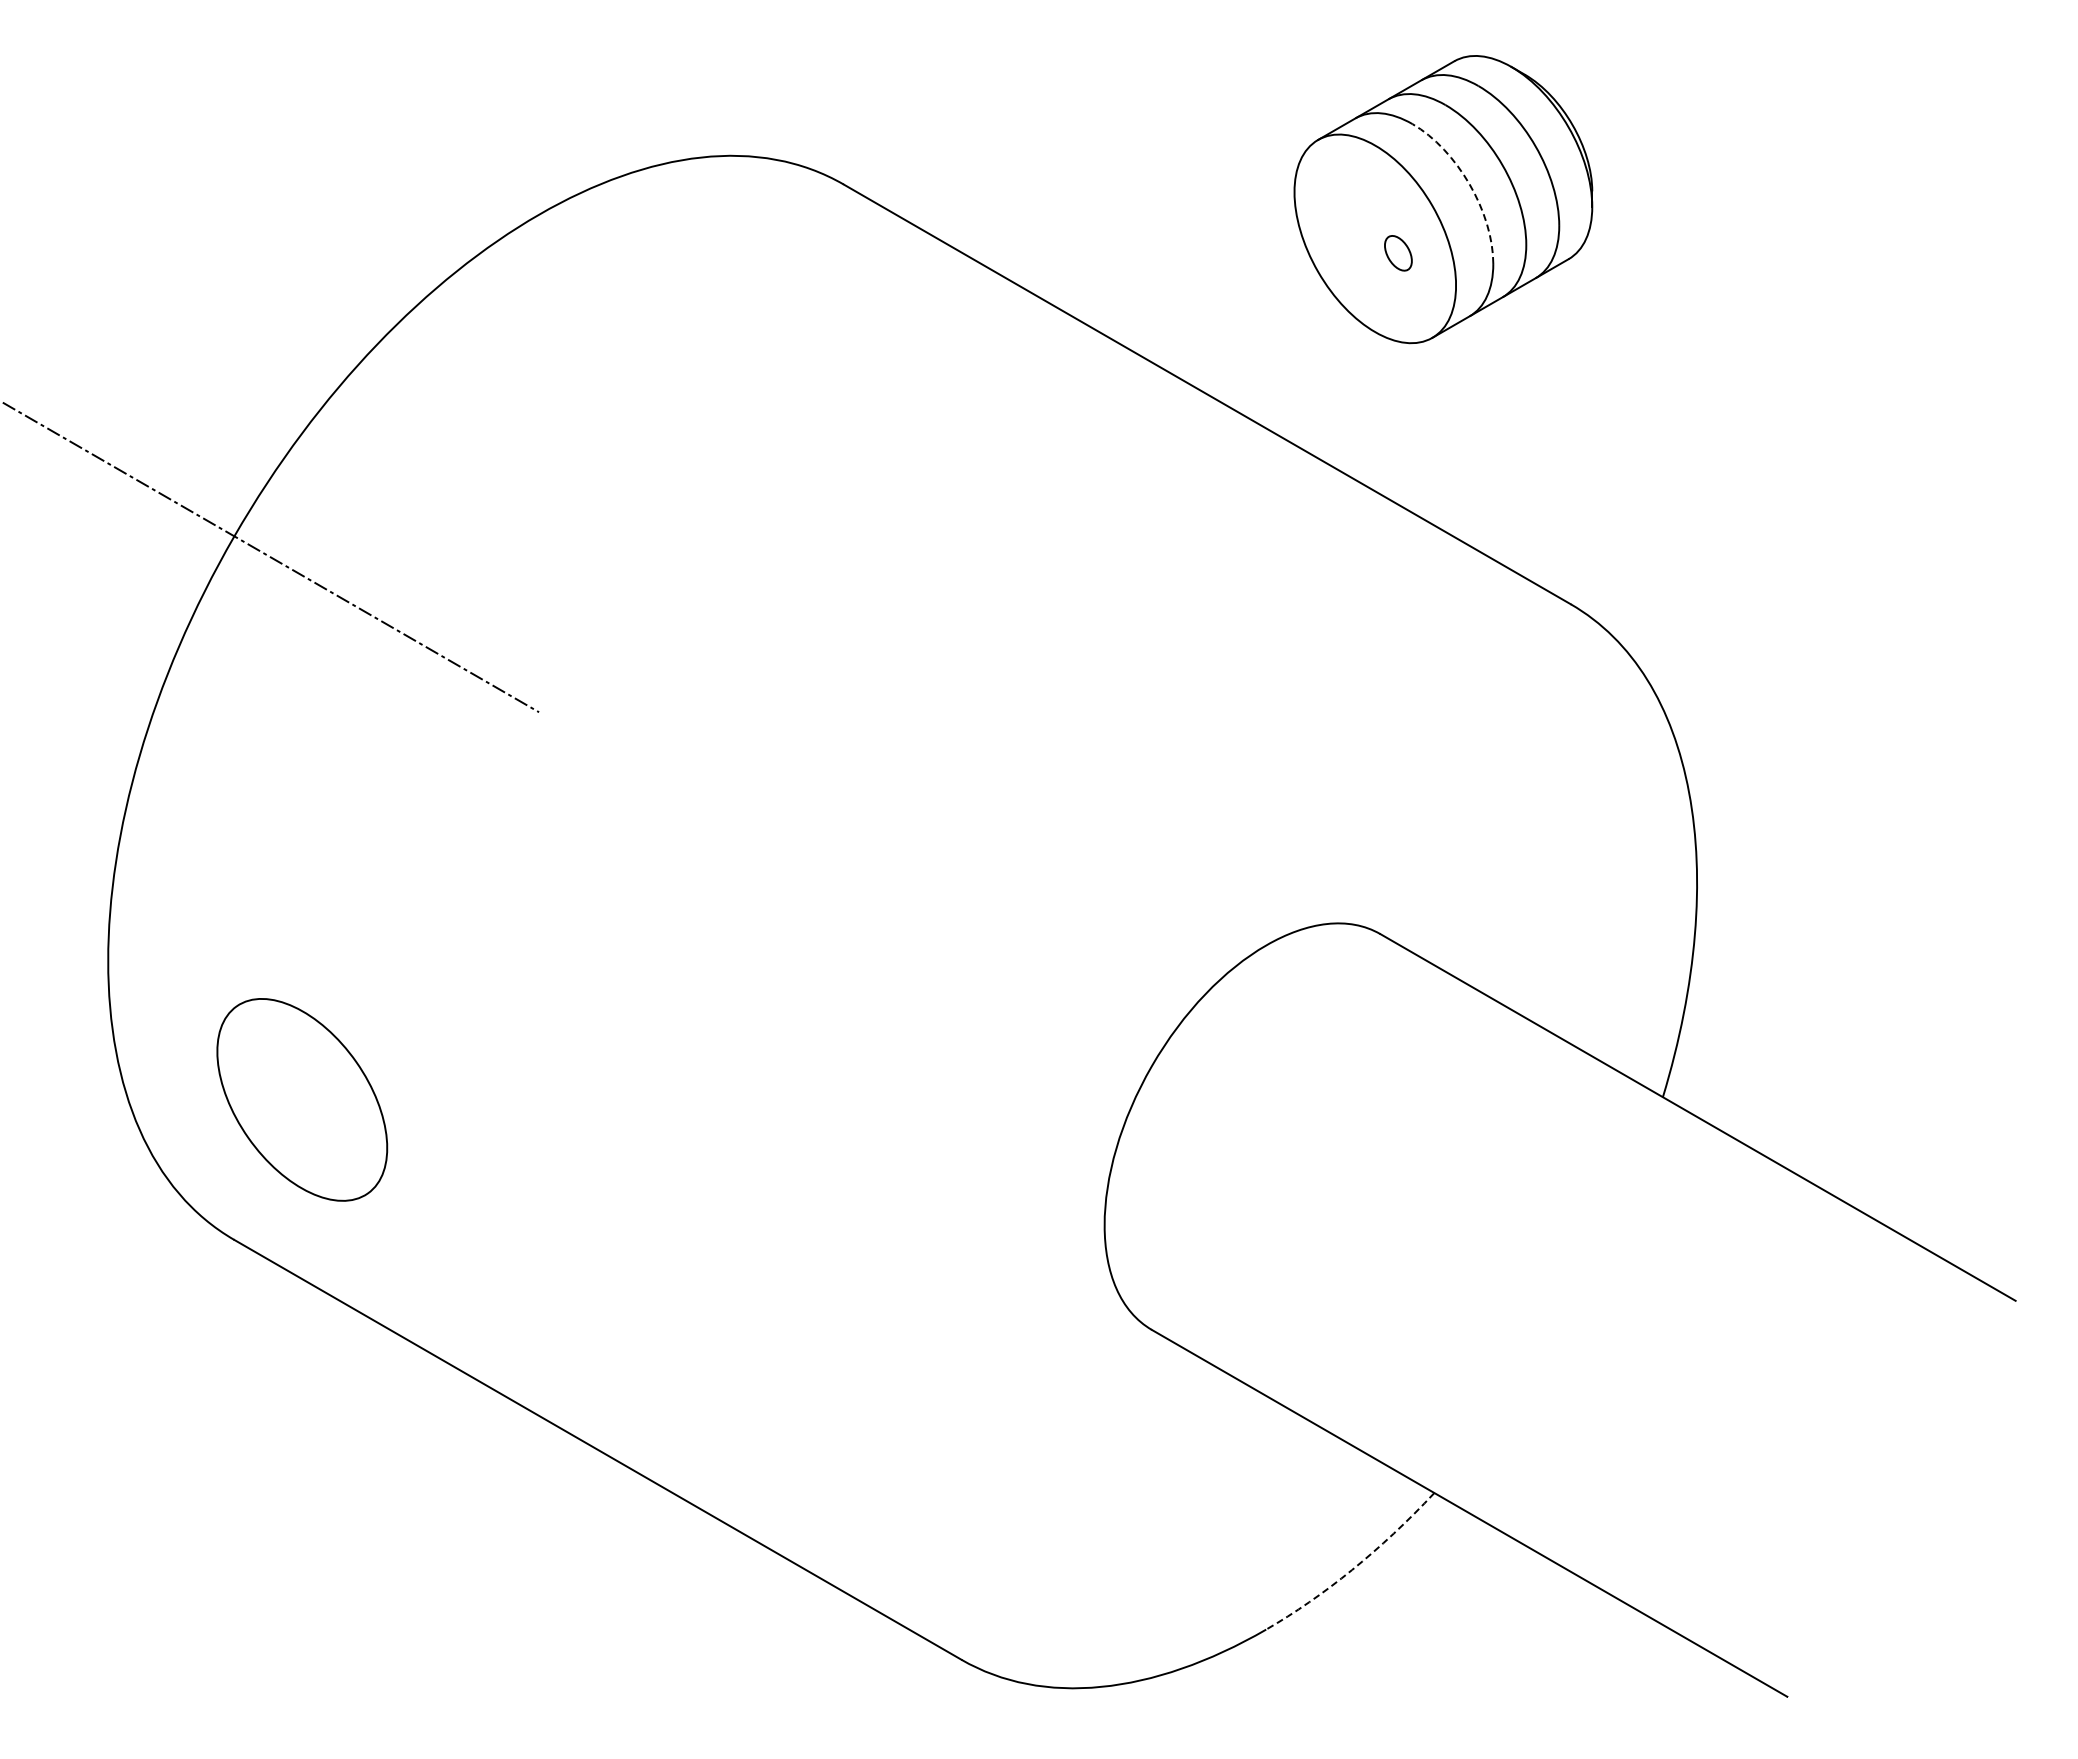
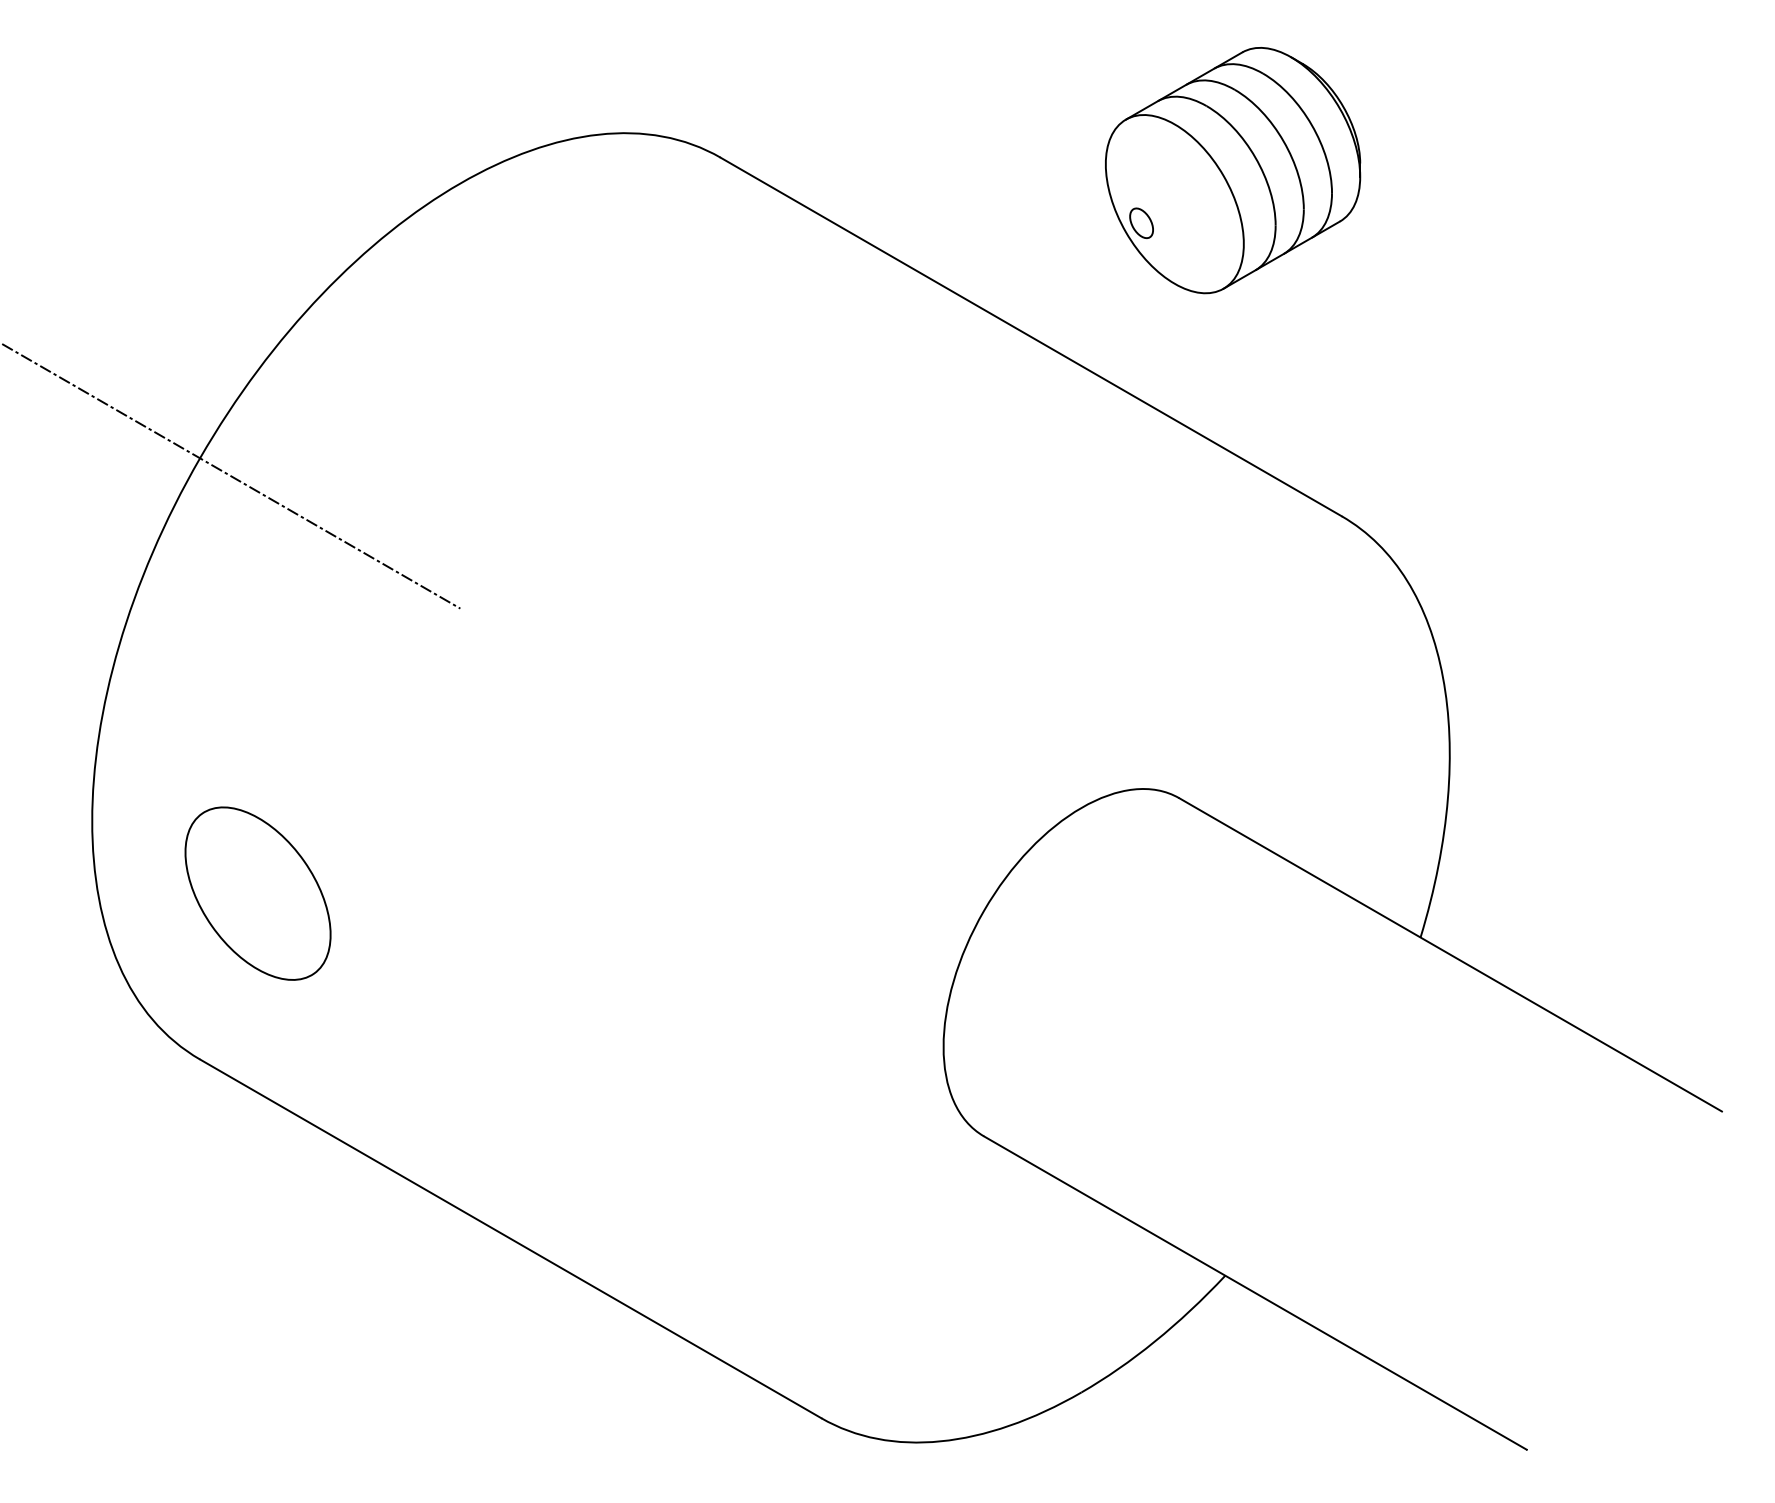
arc: (1469, 184) -> (1255, 157), dashed -> solid
circle: (1398, 253) -> (1141, 223), moved
circle: (302, 1099) -> (258, 893), moved
arc: (1352, 1570) -> (1155, 1341), dashed -> solid

